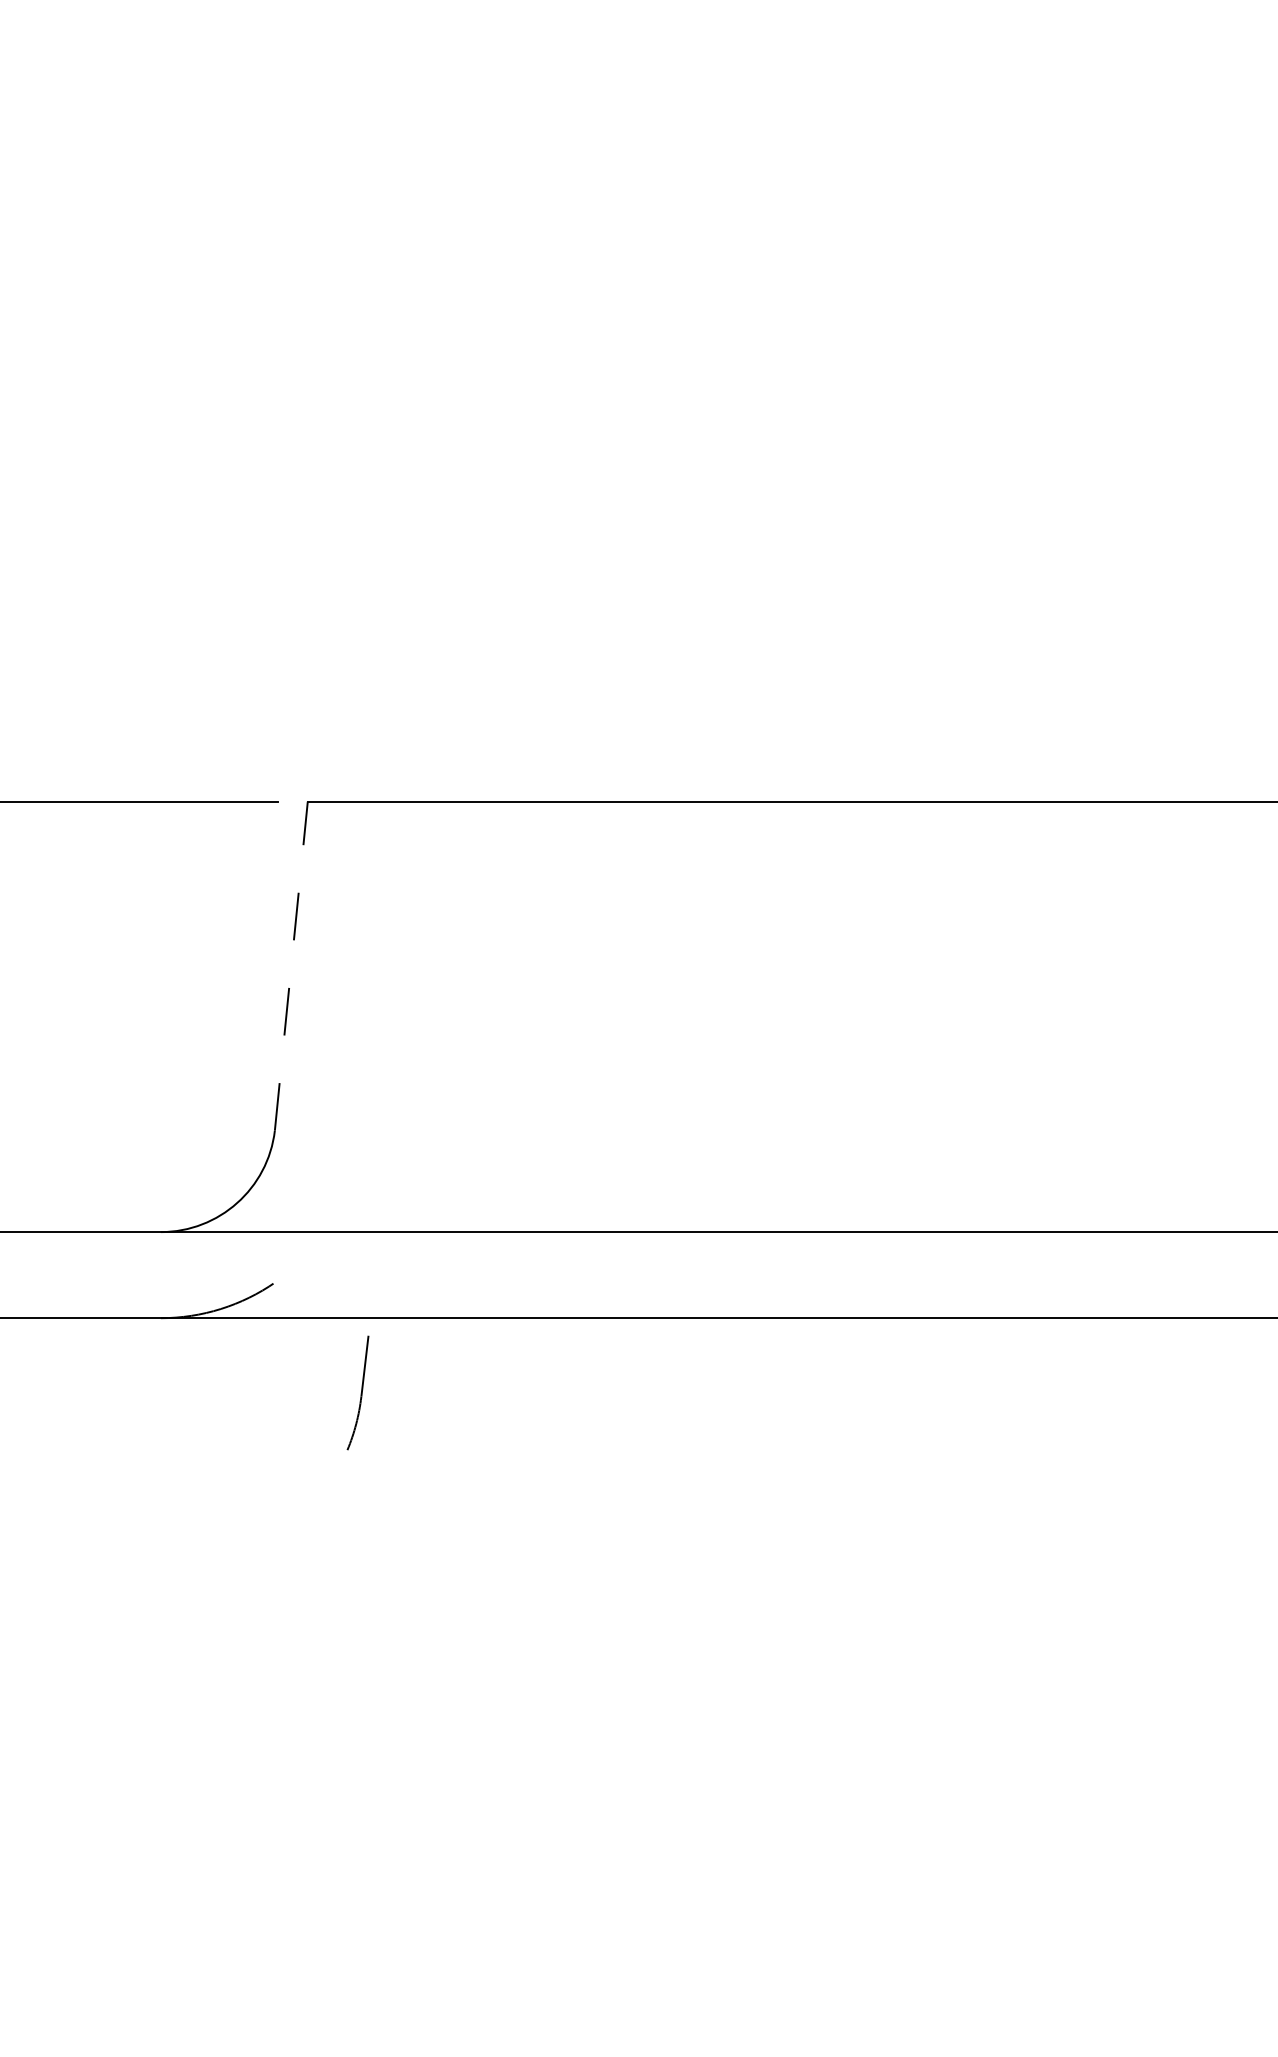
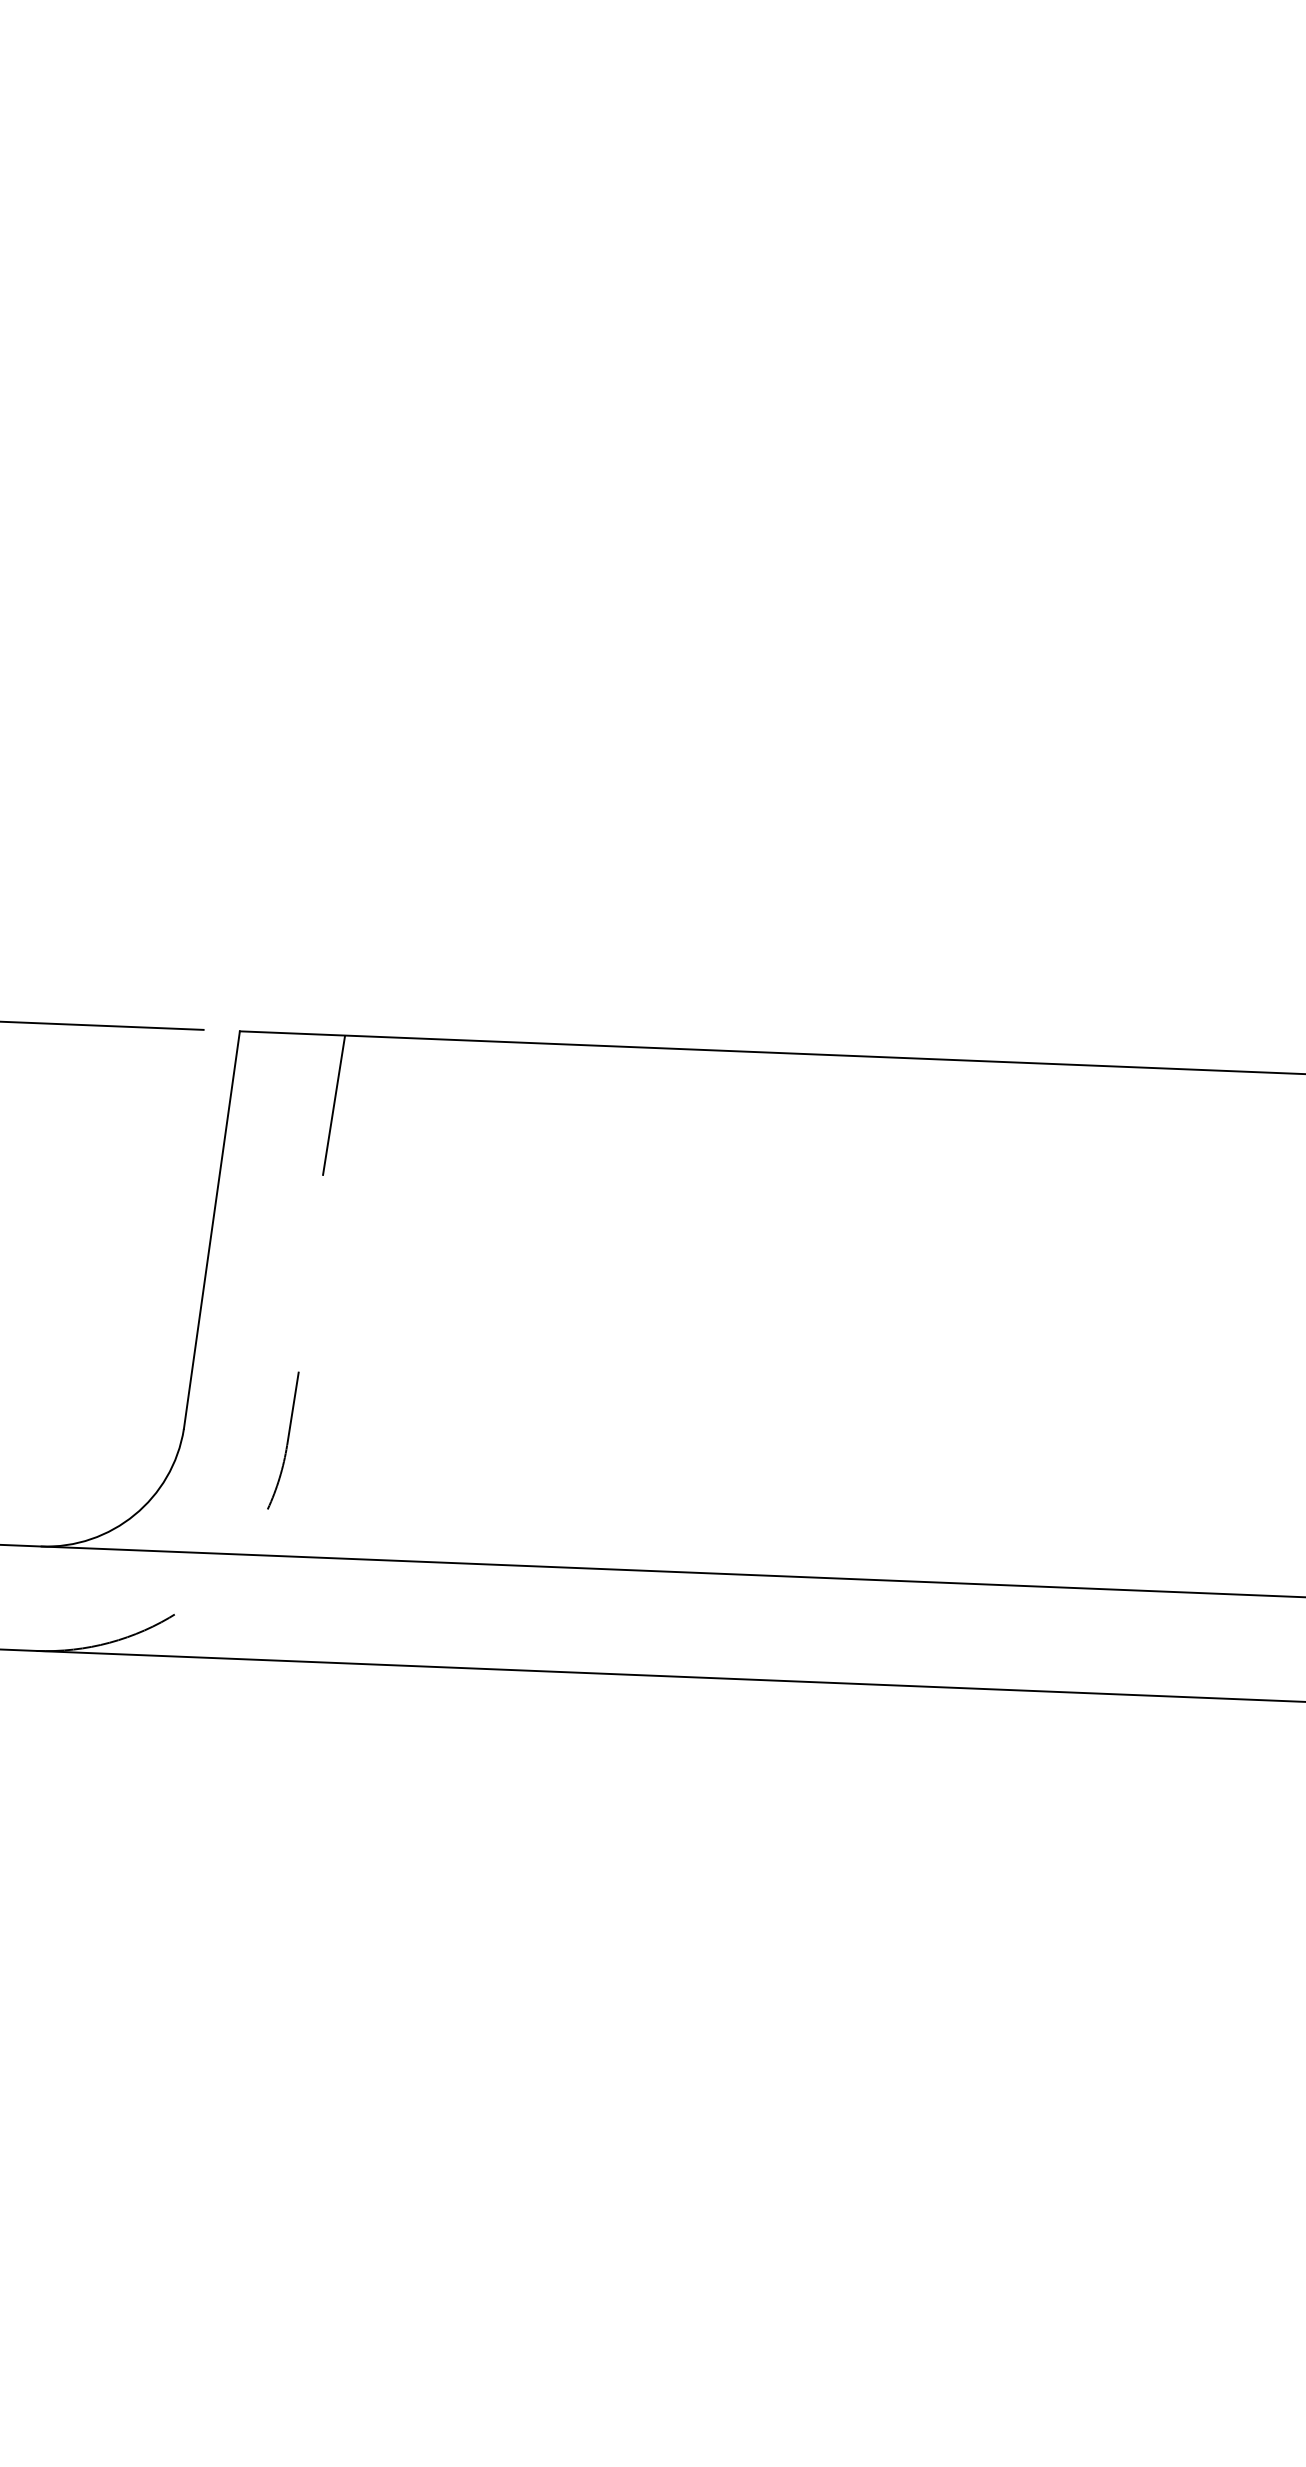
line: (387, 859) -> (333, 1105), added
line: (291, 965) -> (212, 1229), dashed -> solid
part: (357, 1392) -> (282, 1439), moved

